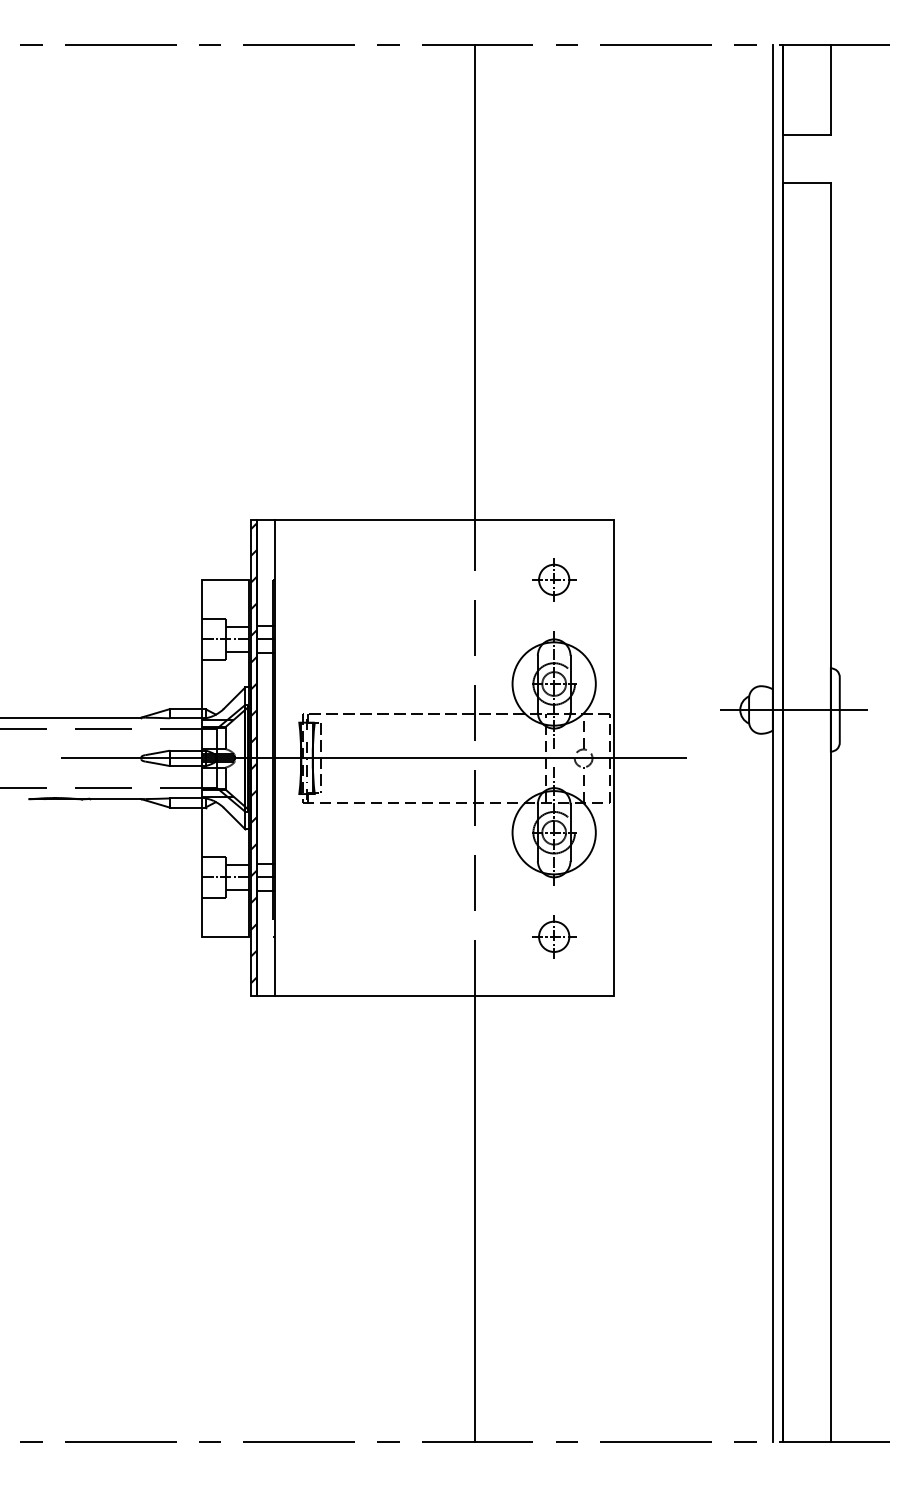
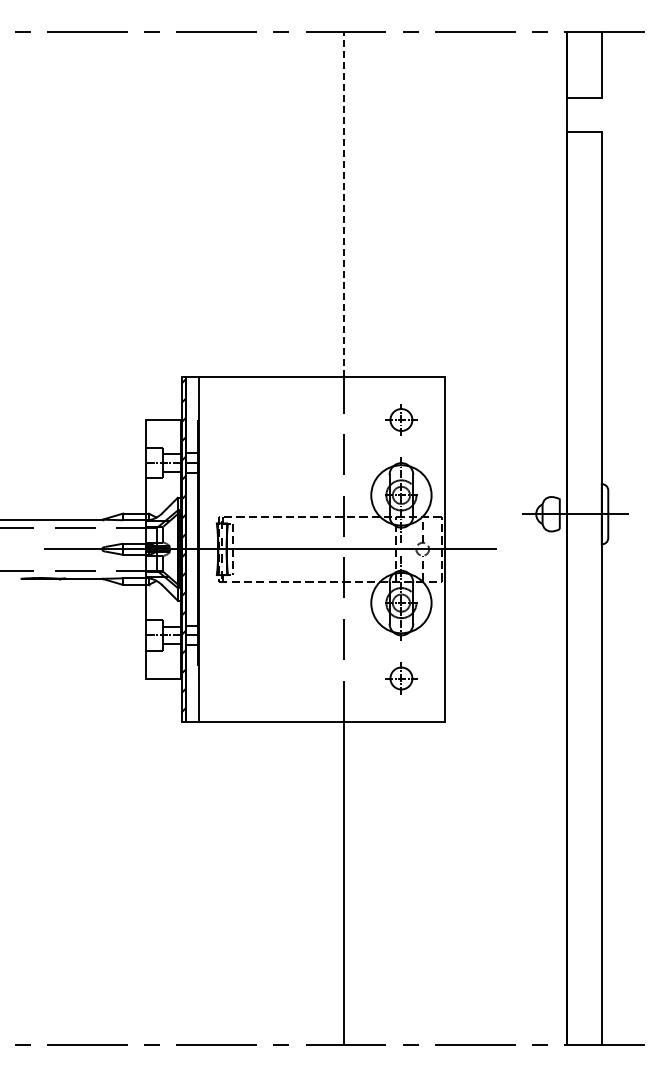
line: (475, 282) -> (344, 204), solid -> dashed
line: (772, 743) -> (559, 538), removed

